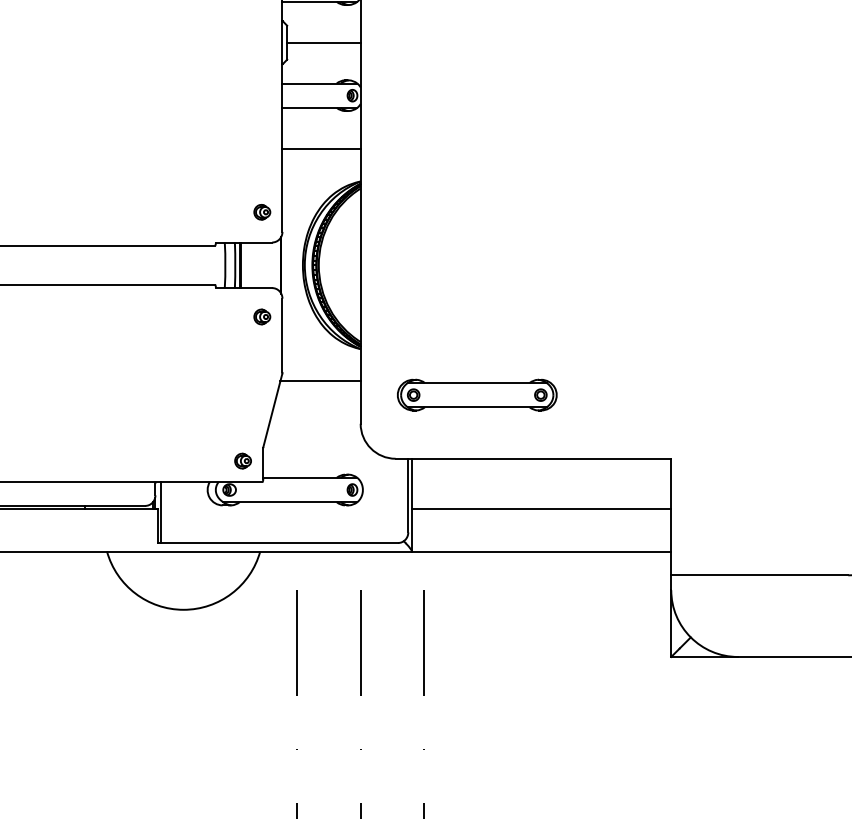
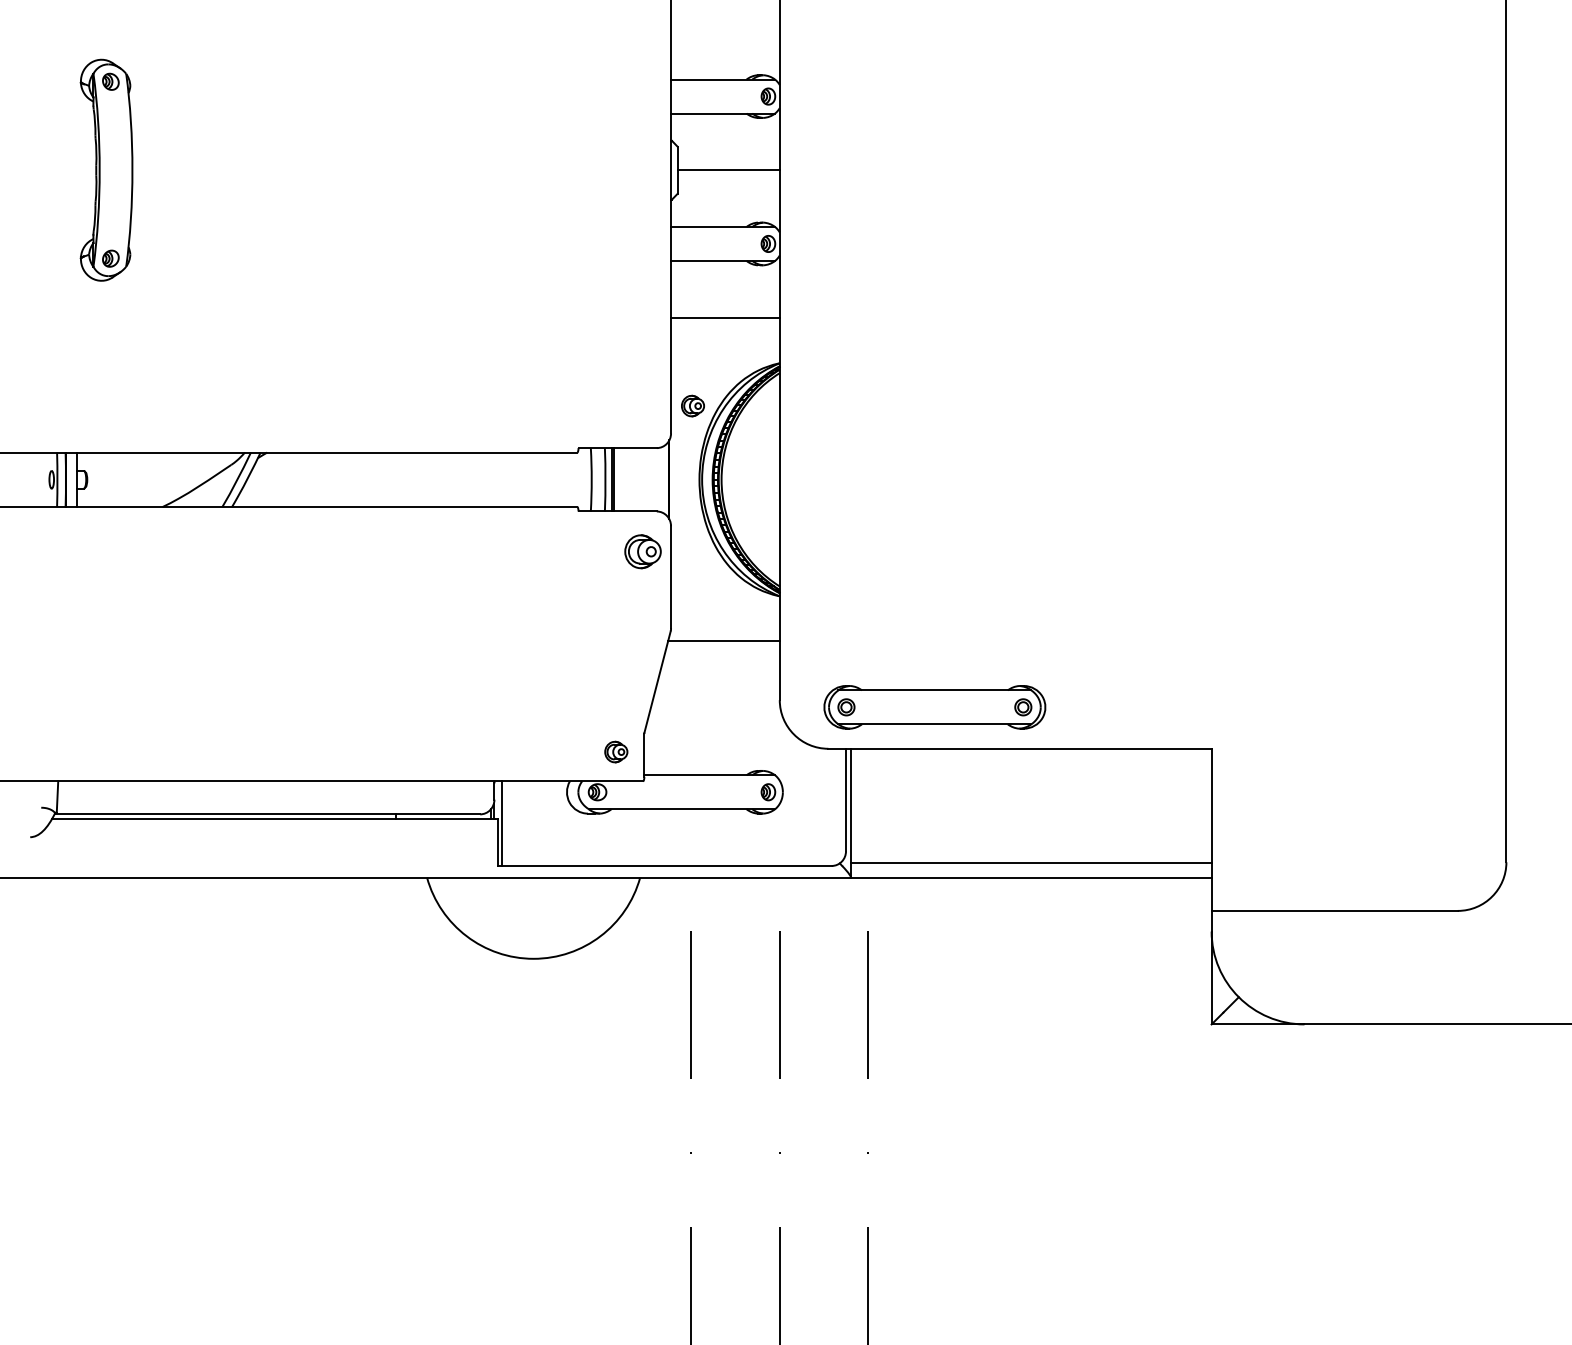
part: (261, 211) -> (692, 405), moved
part: (261, 316) -> (642, 551), size x1.6
part: (476, 395) -> (934, 707), moved
line: (540, 508) -> (1030, 862), moved

